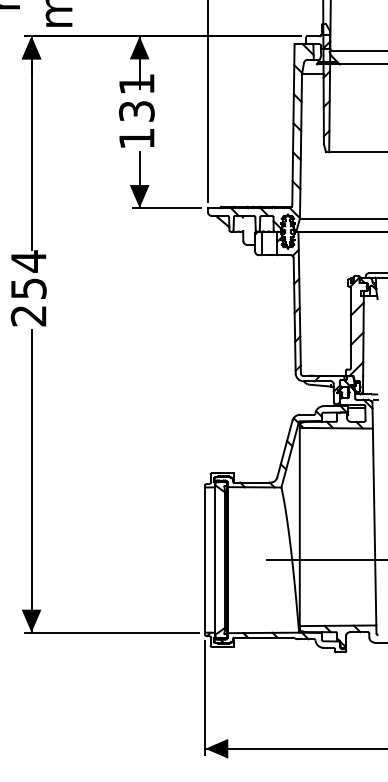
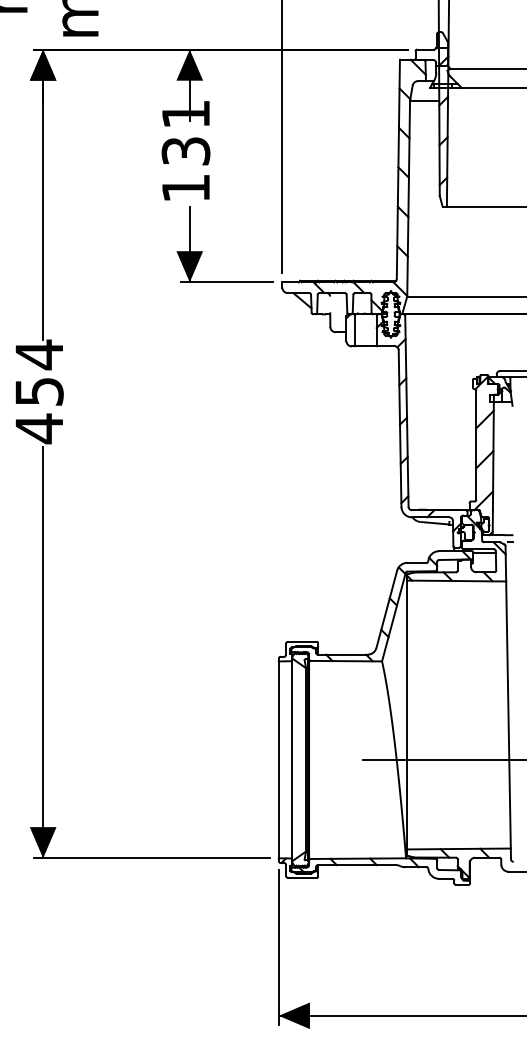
text: (28, 315) -> (38, 428), 254 -> 454

